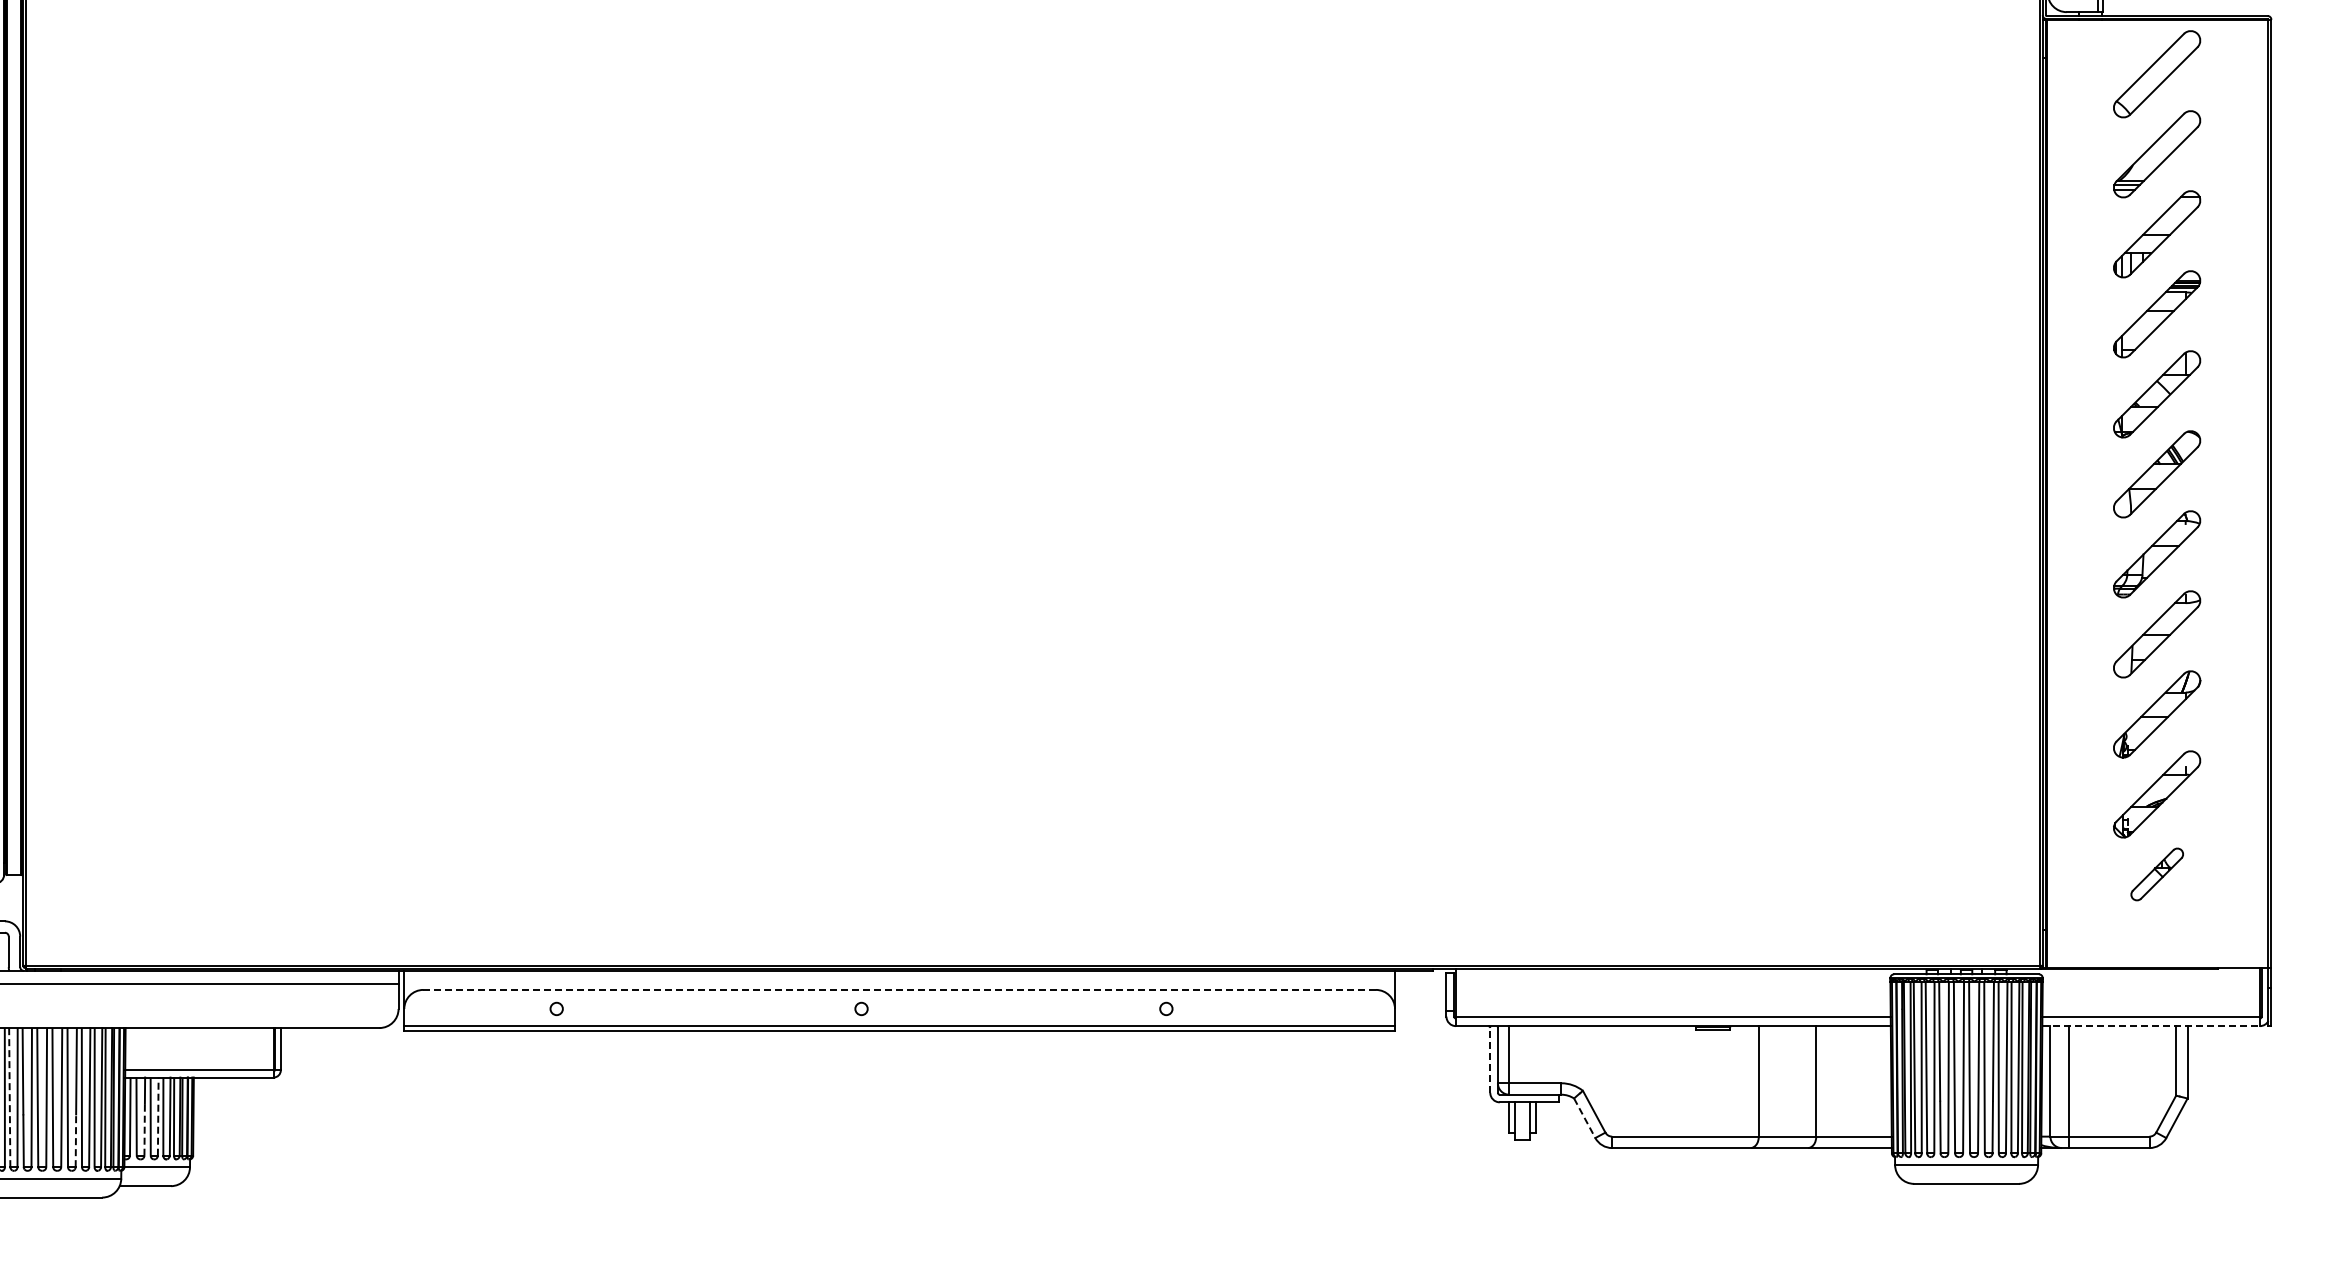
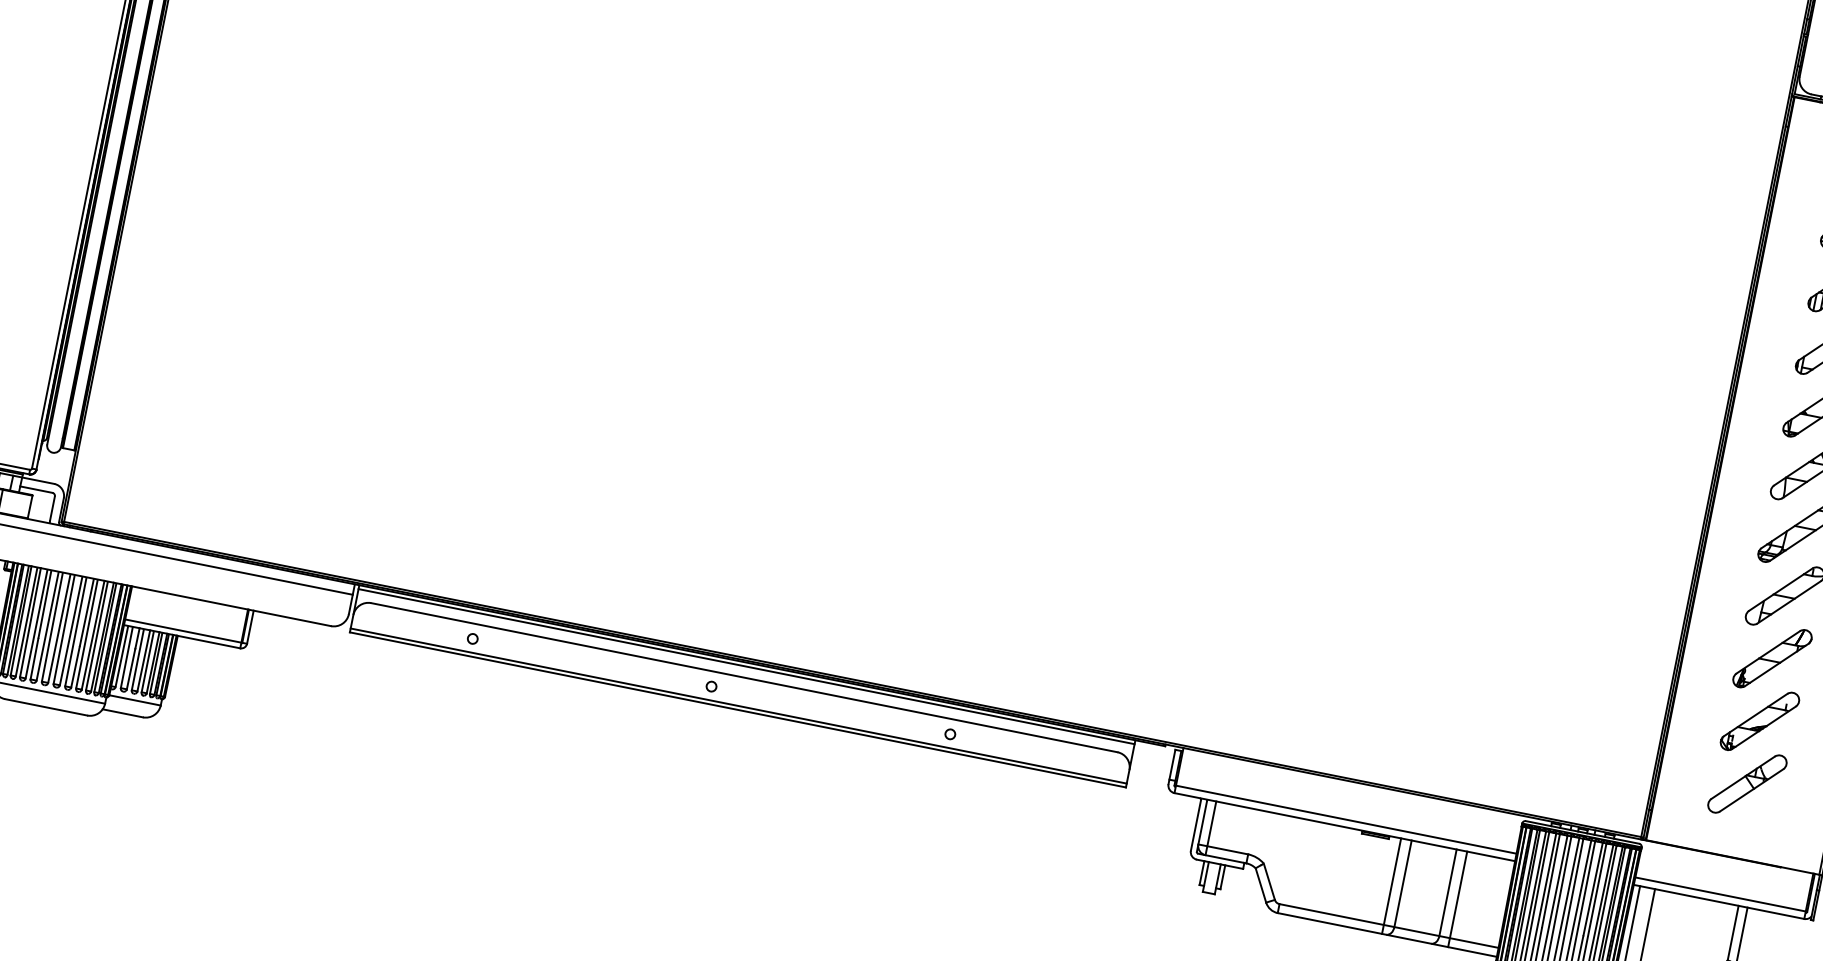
part: (2157, 874) -> (1747, 784), size x1.67
line: (899, 975) -> (746, 666), added
line: (899, 989) -> (744, 677), dashed -> solid
line: (2151, 1026) -> (1719, 902), dashed -> solid
line: (1490, 1059) -> (1196, 824), dashed -> solid
line: (1745, 1087) -> (1391, 886), added
line: (1829, 1087) -> (1457, 899), added
line: (9, 1097) -> (30, 622), dashed -> solid
line: (158, 1116) -> (144, 660), dashed -> solid
line: (1584, 1118) -> (1260, 885), dashed -> solid
line: (144, 1129) -> (131, 668), dashed -> solid
line: (75, 1141) -> (75, 667), dashed -> solid

